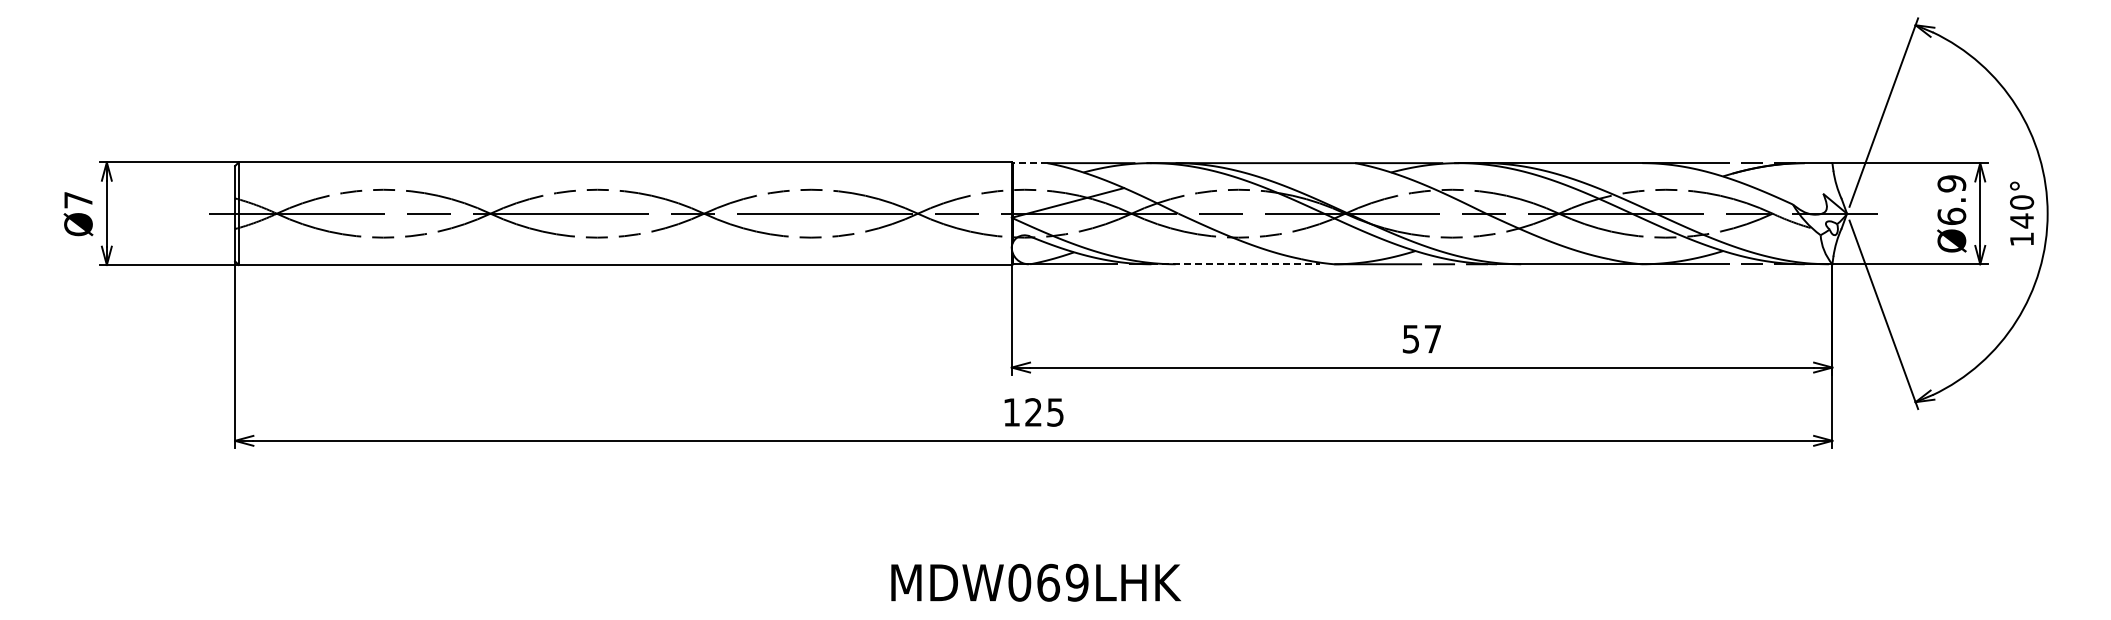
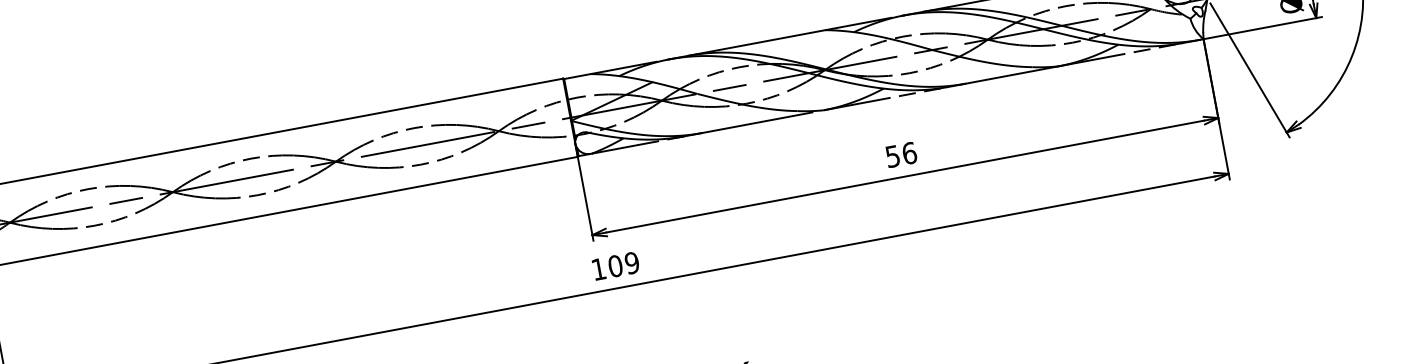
line: (1029, 163) -> (576, 76), dashed -> solid
line: (1235, 264) -> (748, 124), dashed -> solid
text: (1432, 338) -> (909, 152), 57 -> 56
text: (1044, 412) -> (623, 264), 125 -> 109

